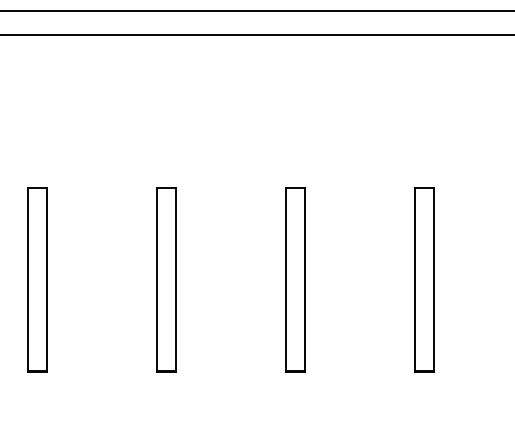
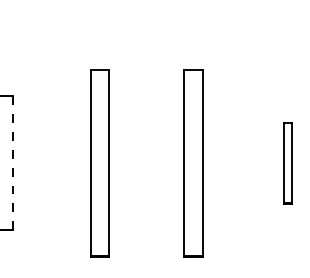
part: (166, 279) -> (100, 163), size x1.4
part: (295, 279) -> (193, 163), size x1.4
part: (424, 279) -> (287, 163), size x0.6
line: (46, 280) -> (12, 163), solid -> dashed

